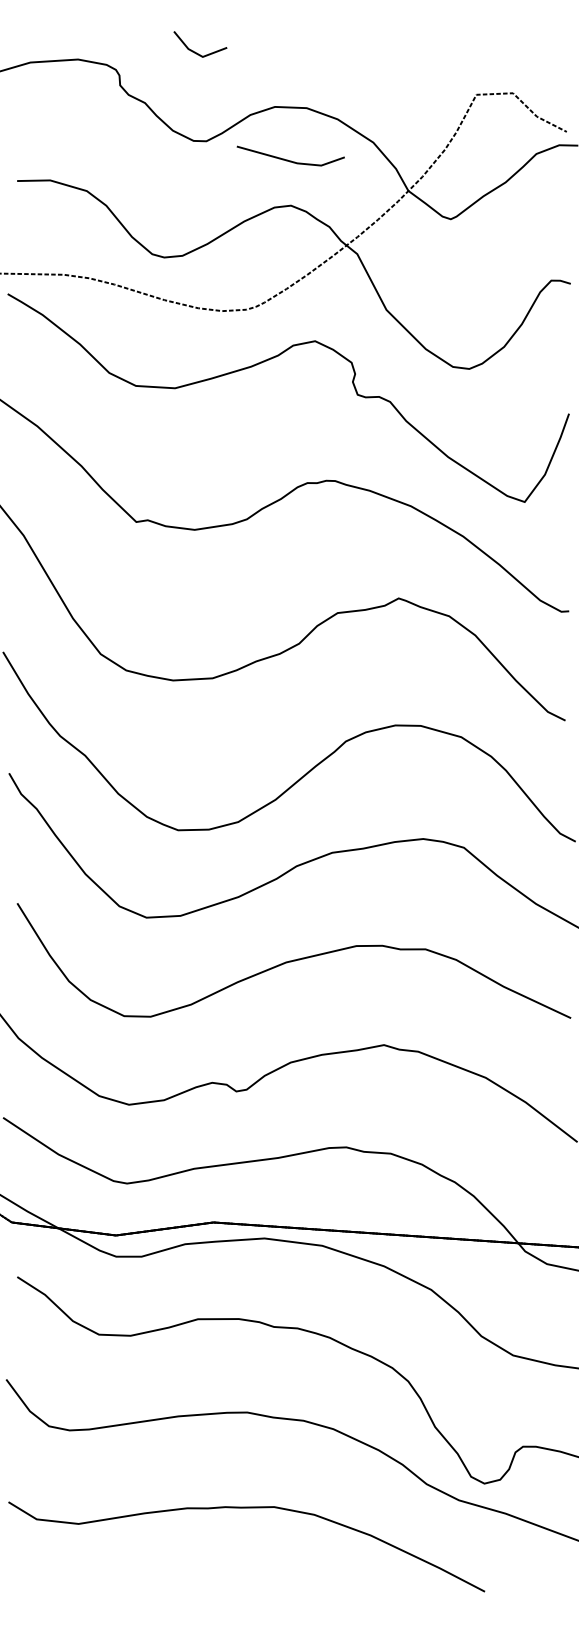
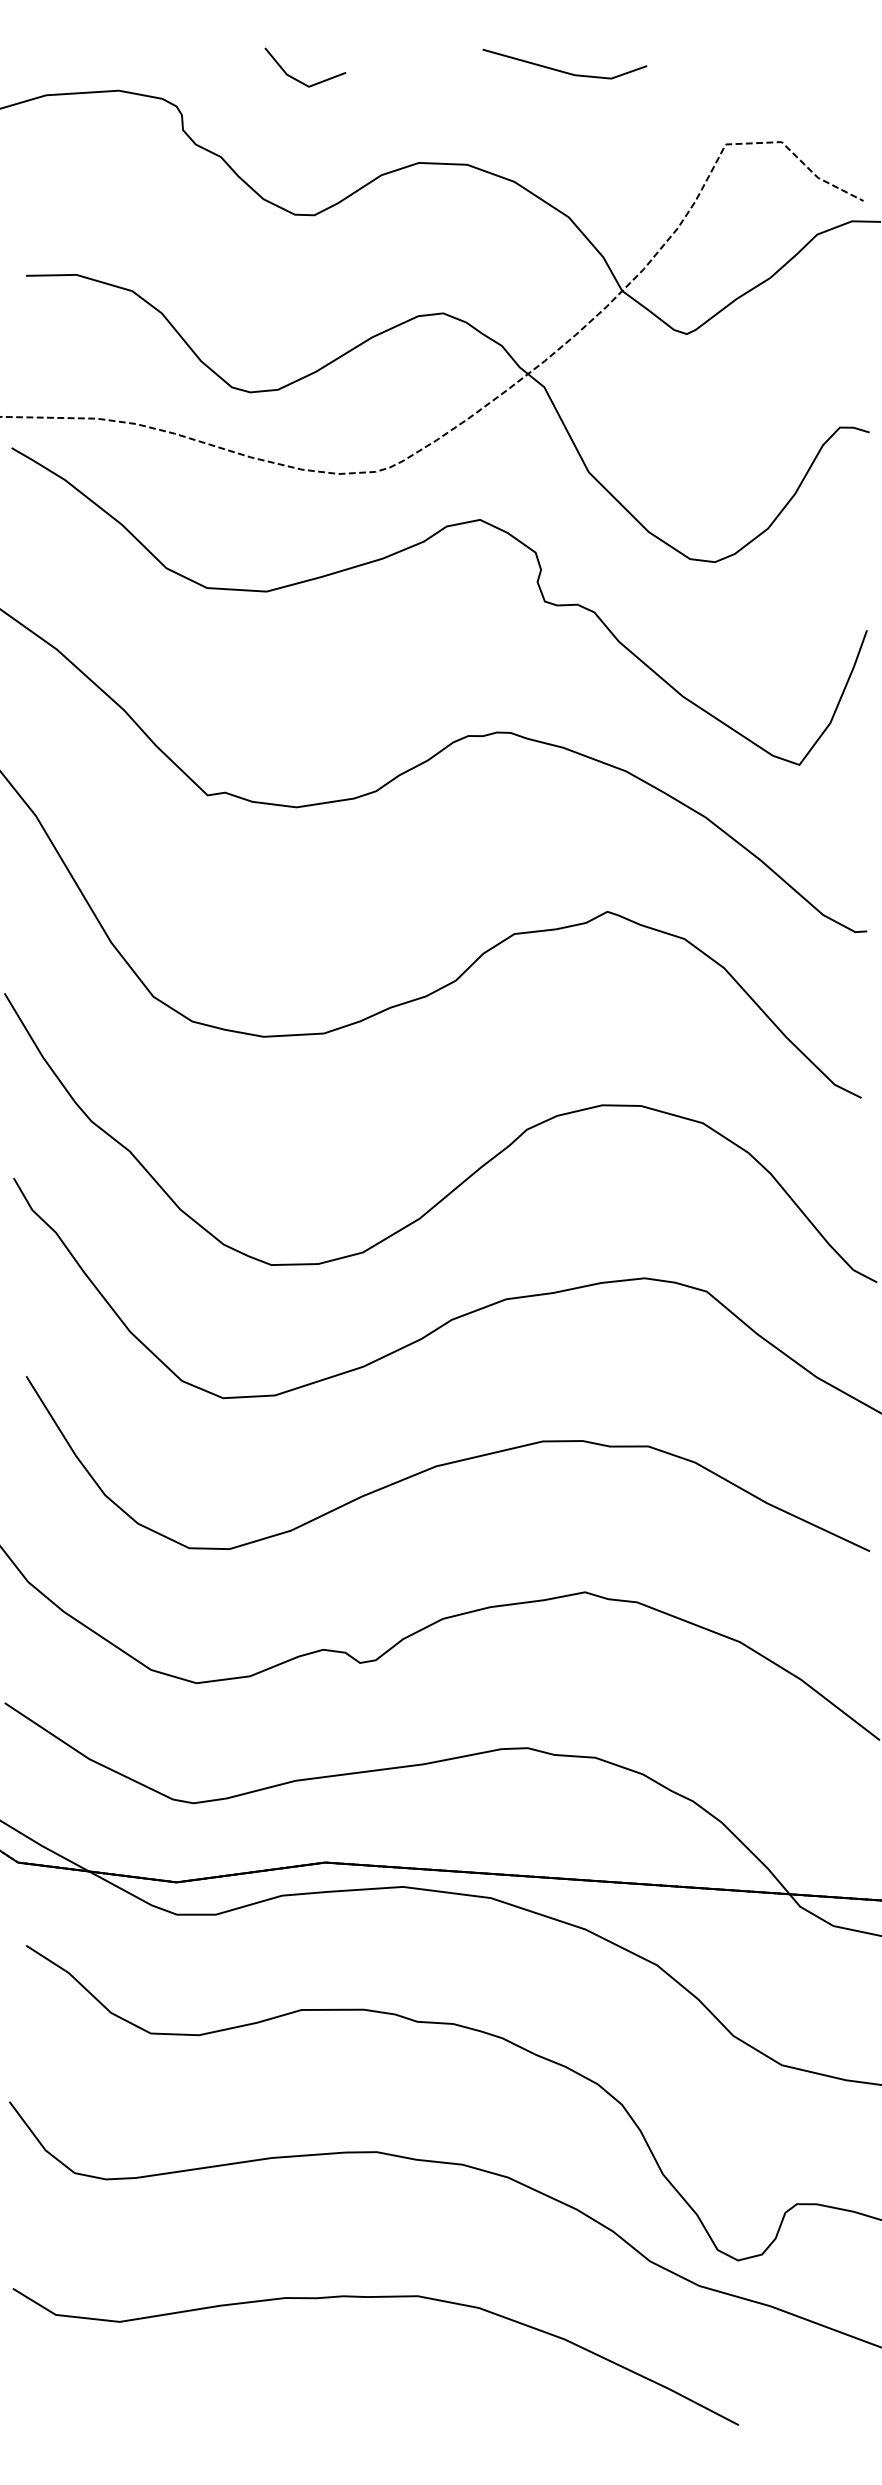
line: (287, 159) -> (559, 69), moved

